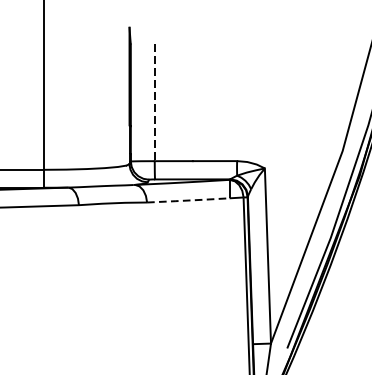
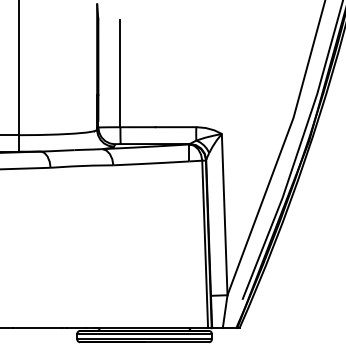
line: (154, 102) -> (120, 73), dashed -> solid
line: (188, 200) -> (151, 163), dashed -> solid

